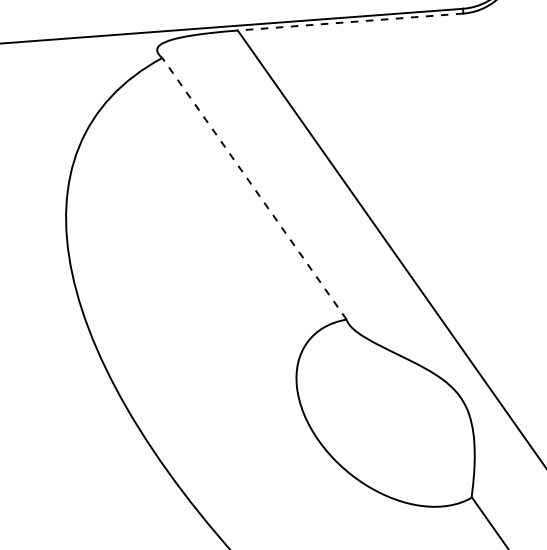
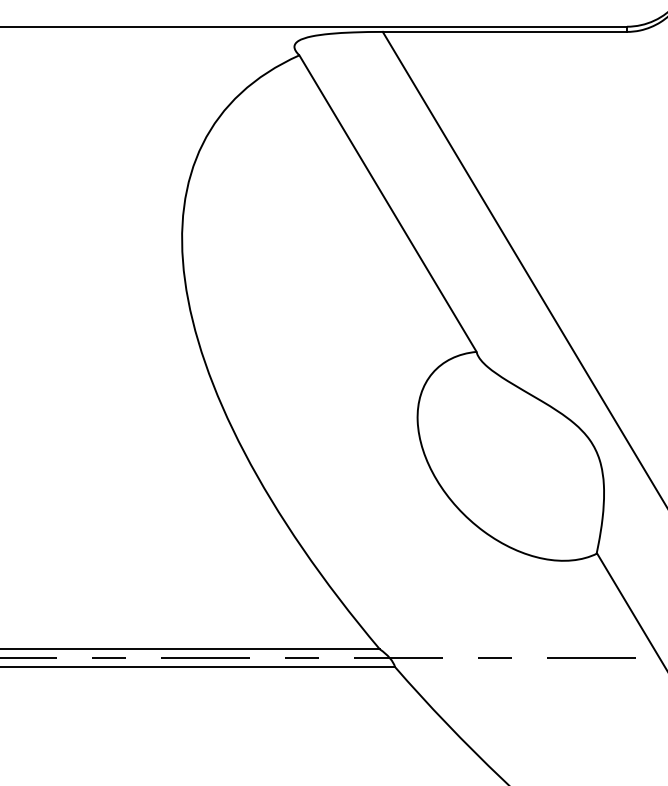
line: (350, 21) -> (504, 31), dashed -> solid
line: (254, 188) -> (388, 203), dashed -> solid

